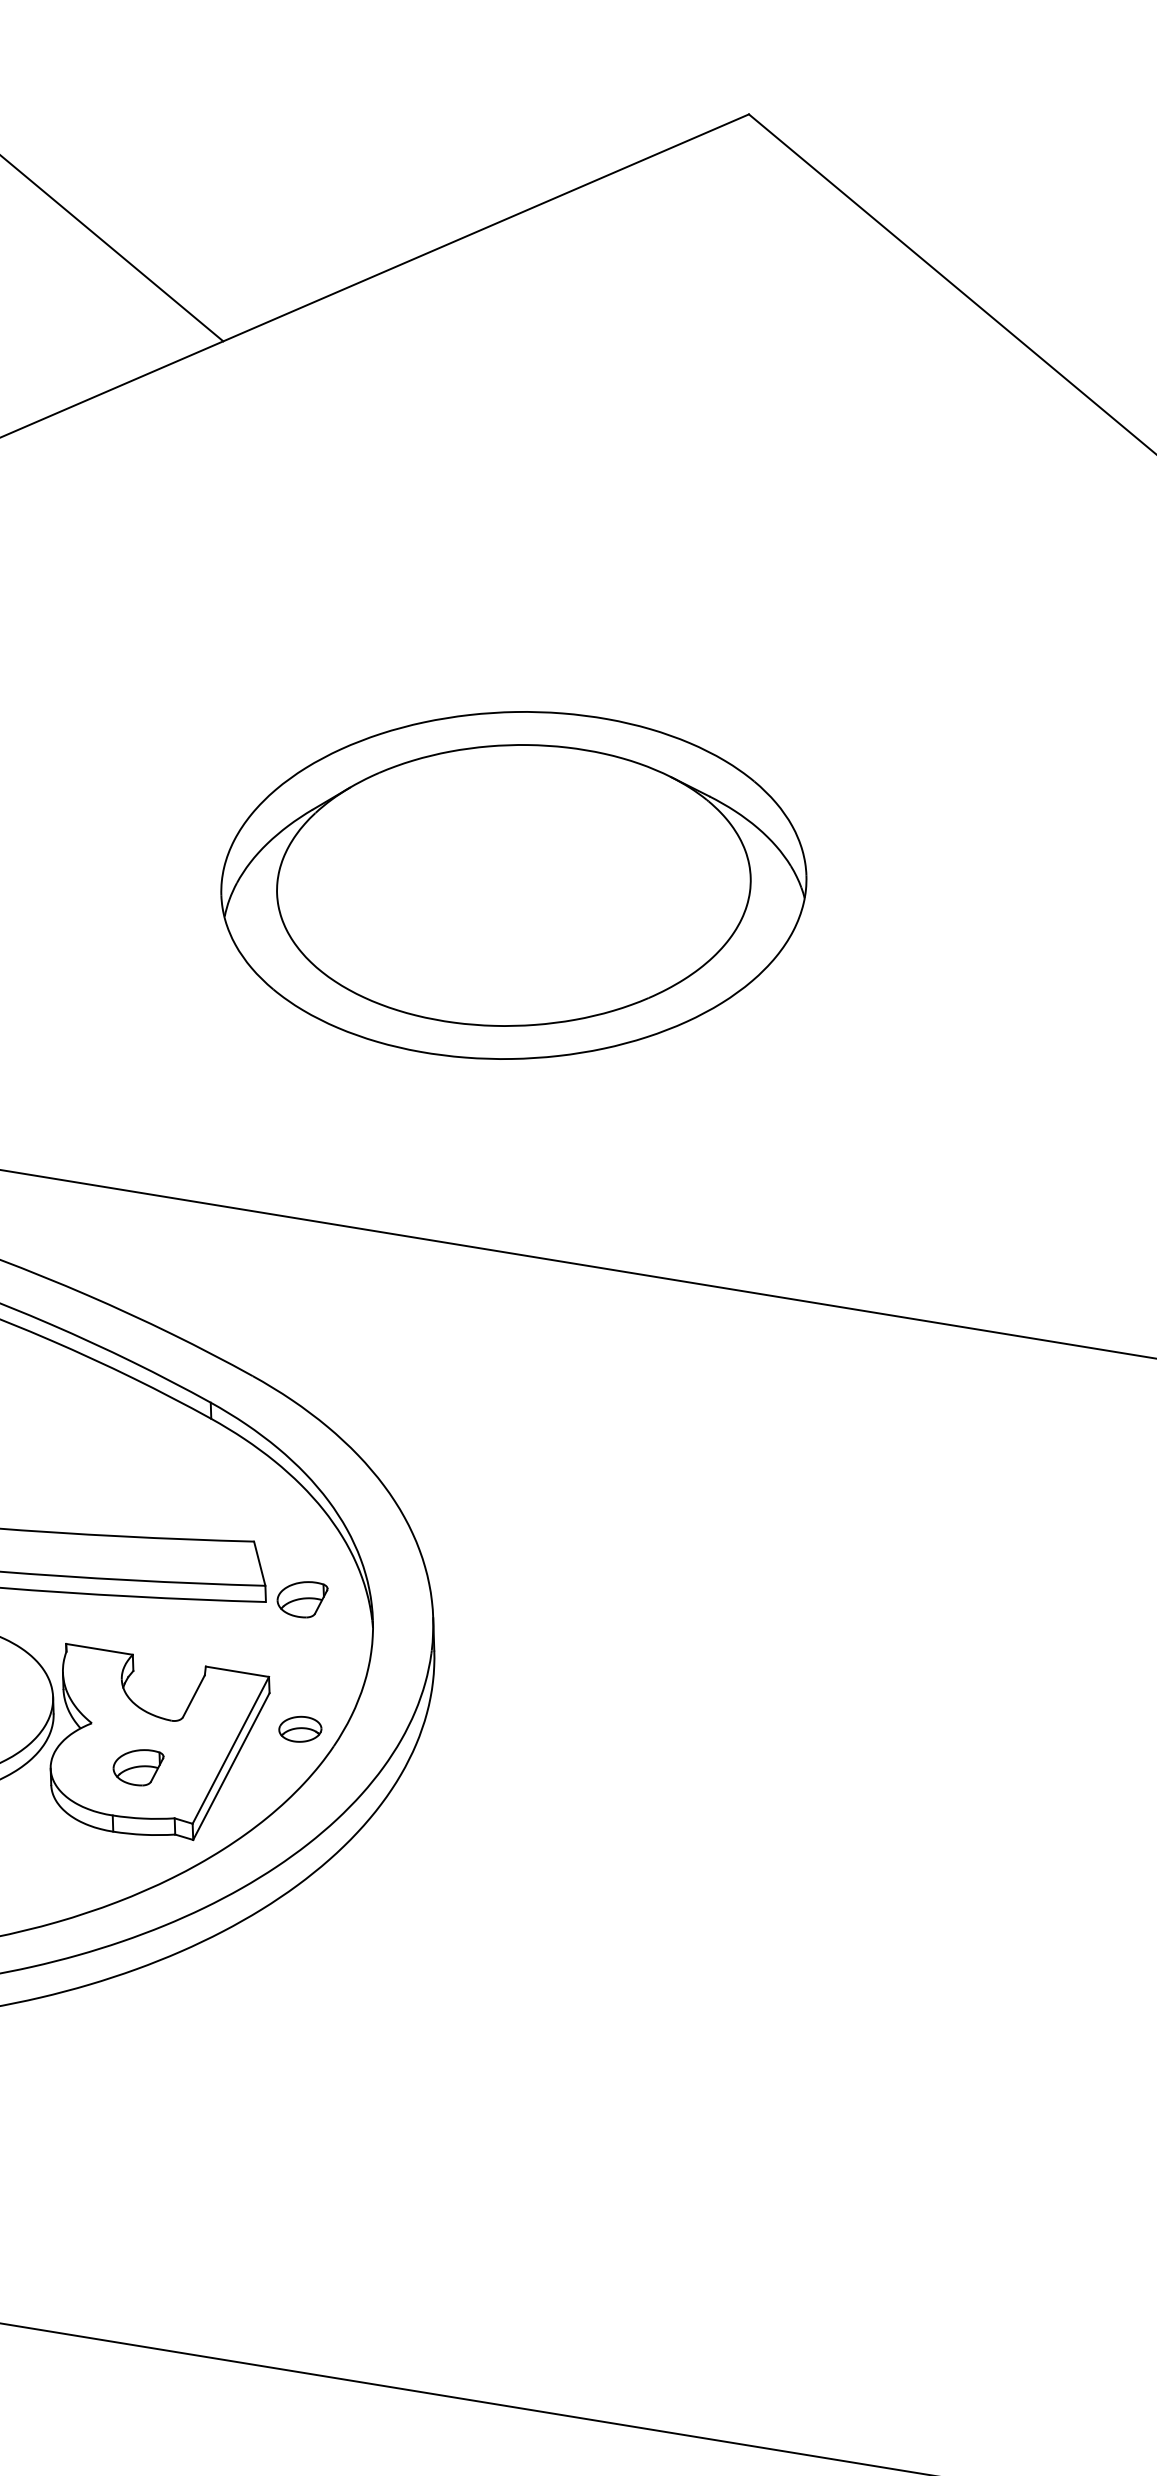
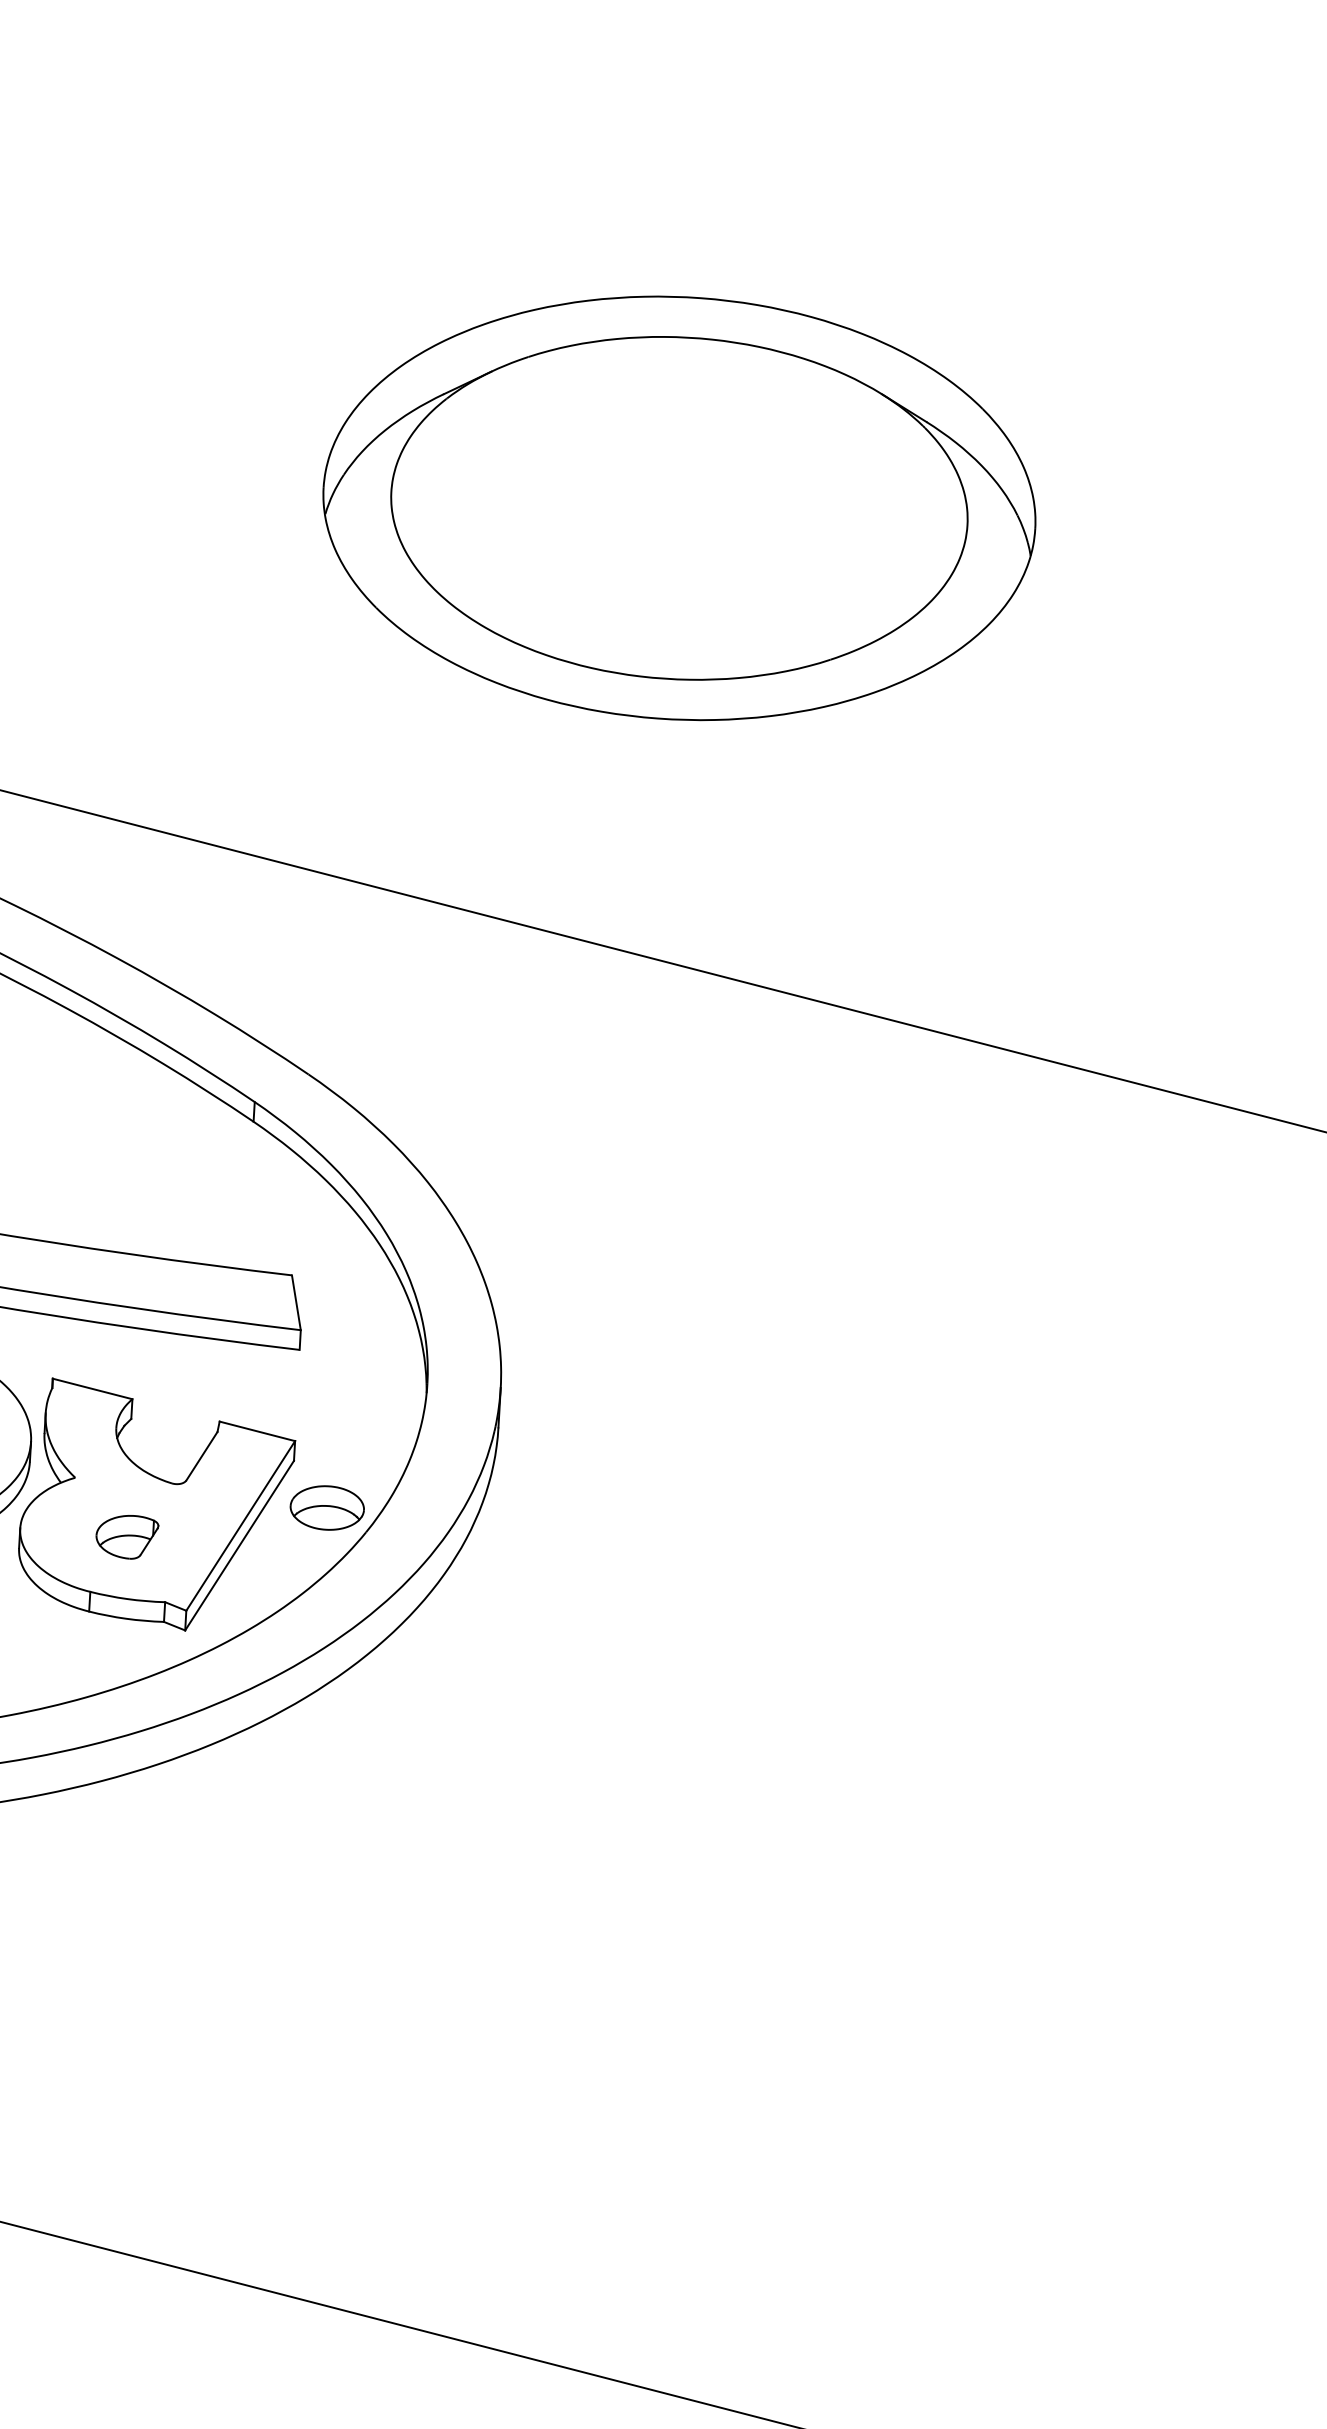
part: (302, 1599) -> (344, 1350), removed
part: (300, 1729) -> (327, 1508), size x1.43

